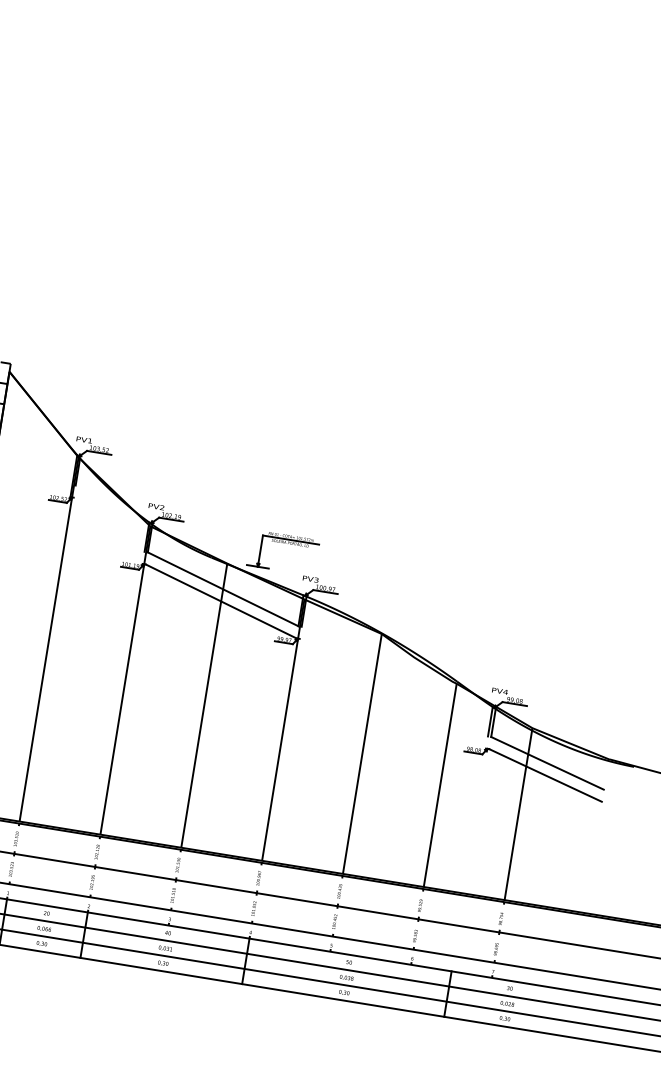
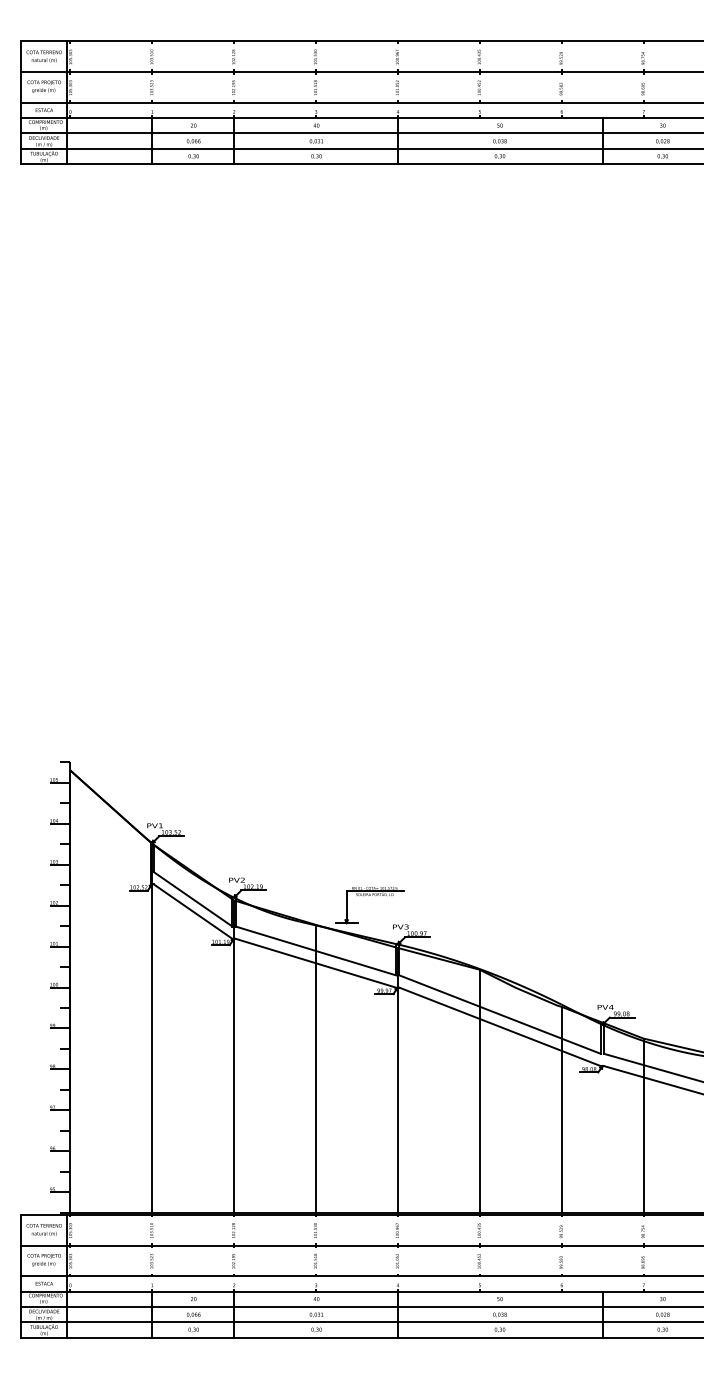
line: (109, 518) -> (192, 899), added
line: (107, 530) -> (192, 911), added
line: (394, 681) -> (499, 1014), added
line: (392, 693) -> (499, 1026), added

